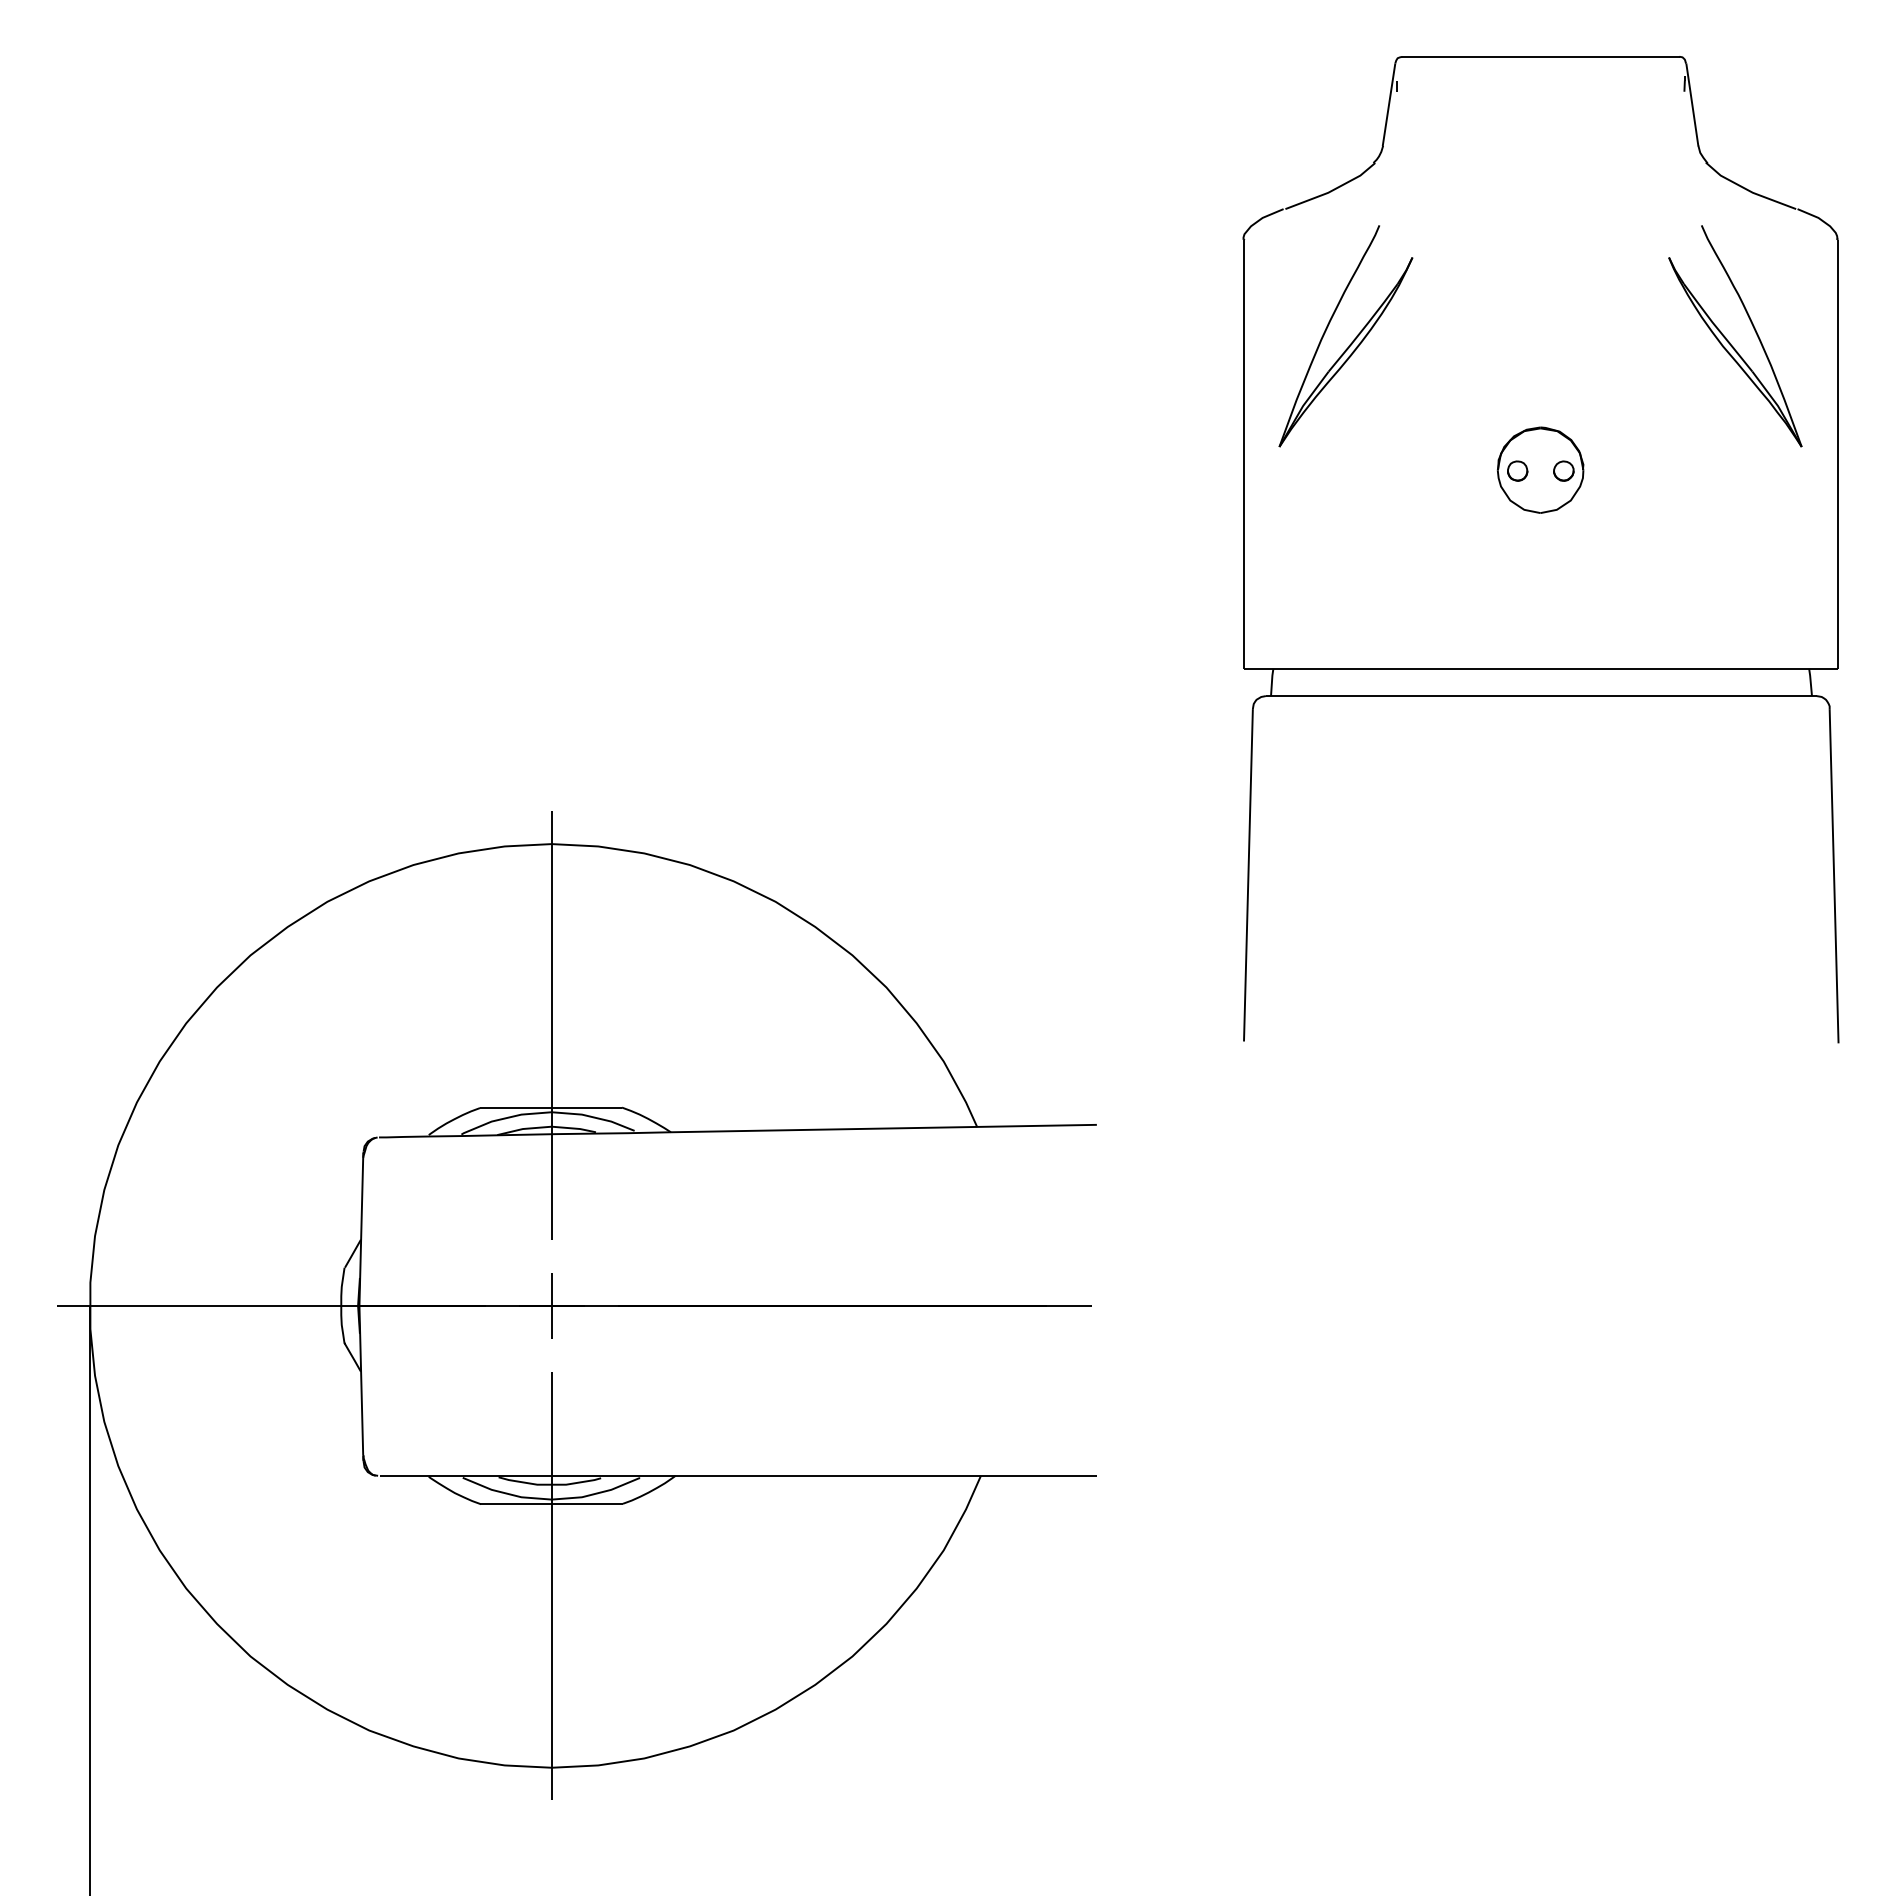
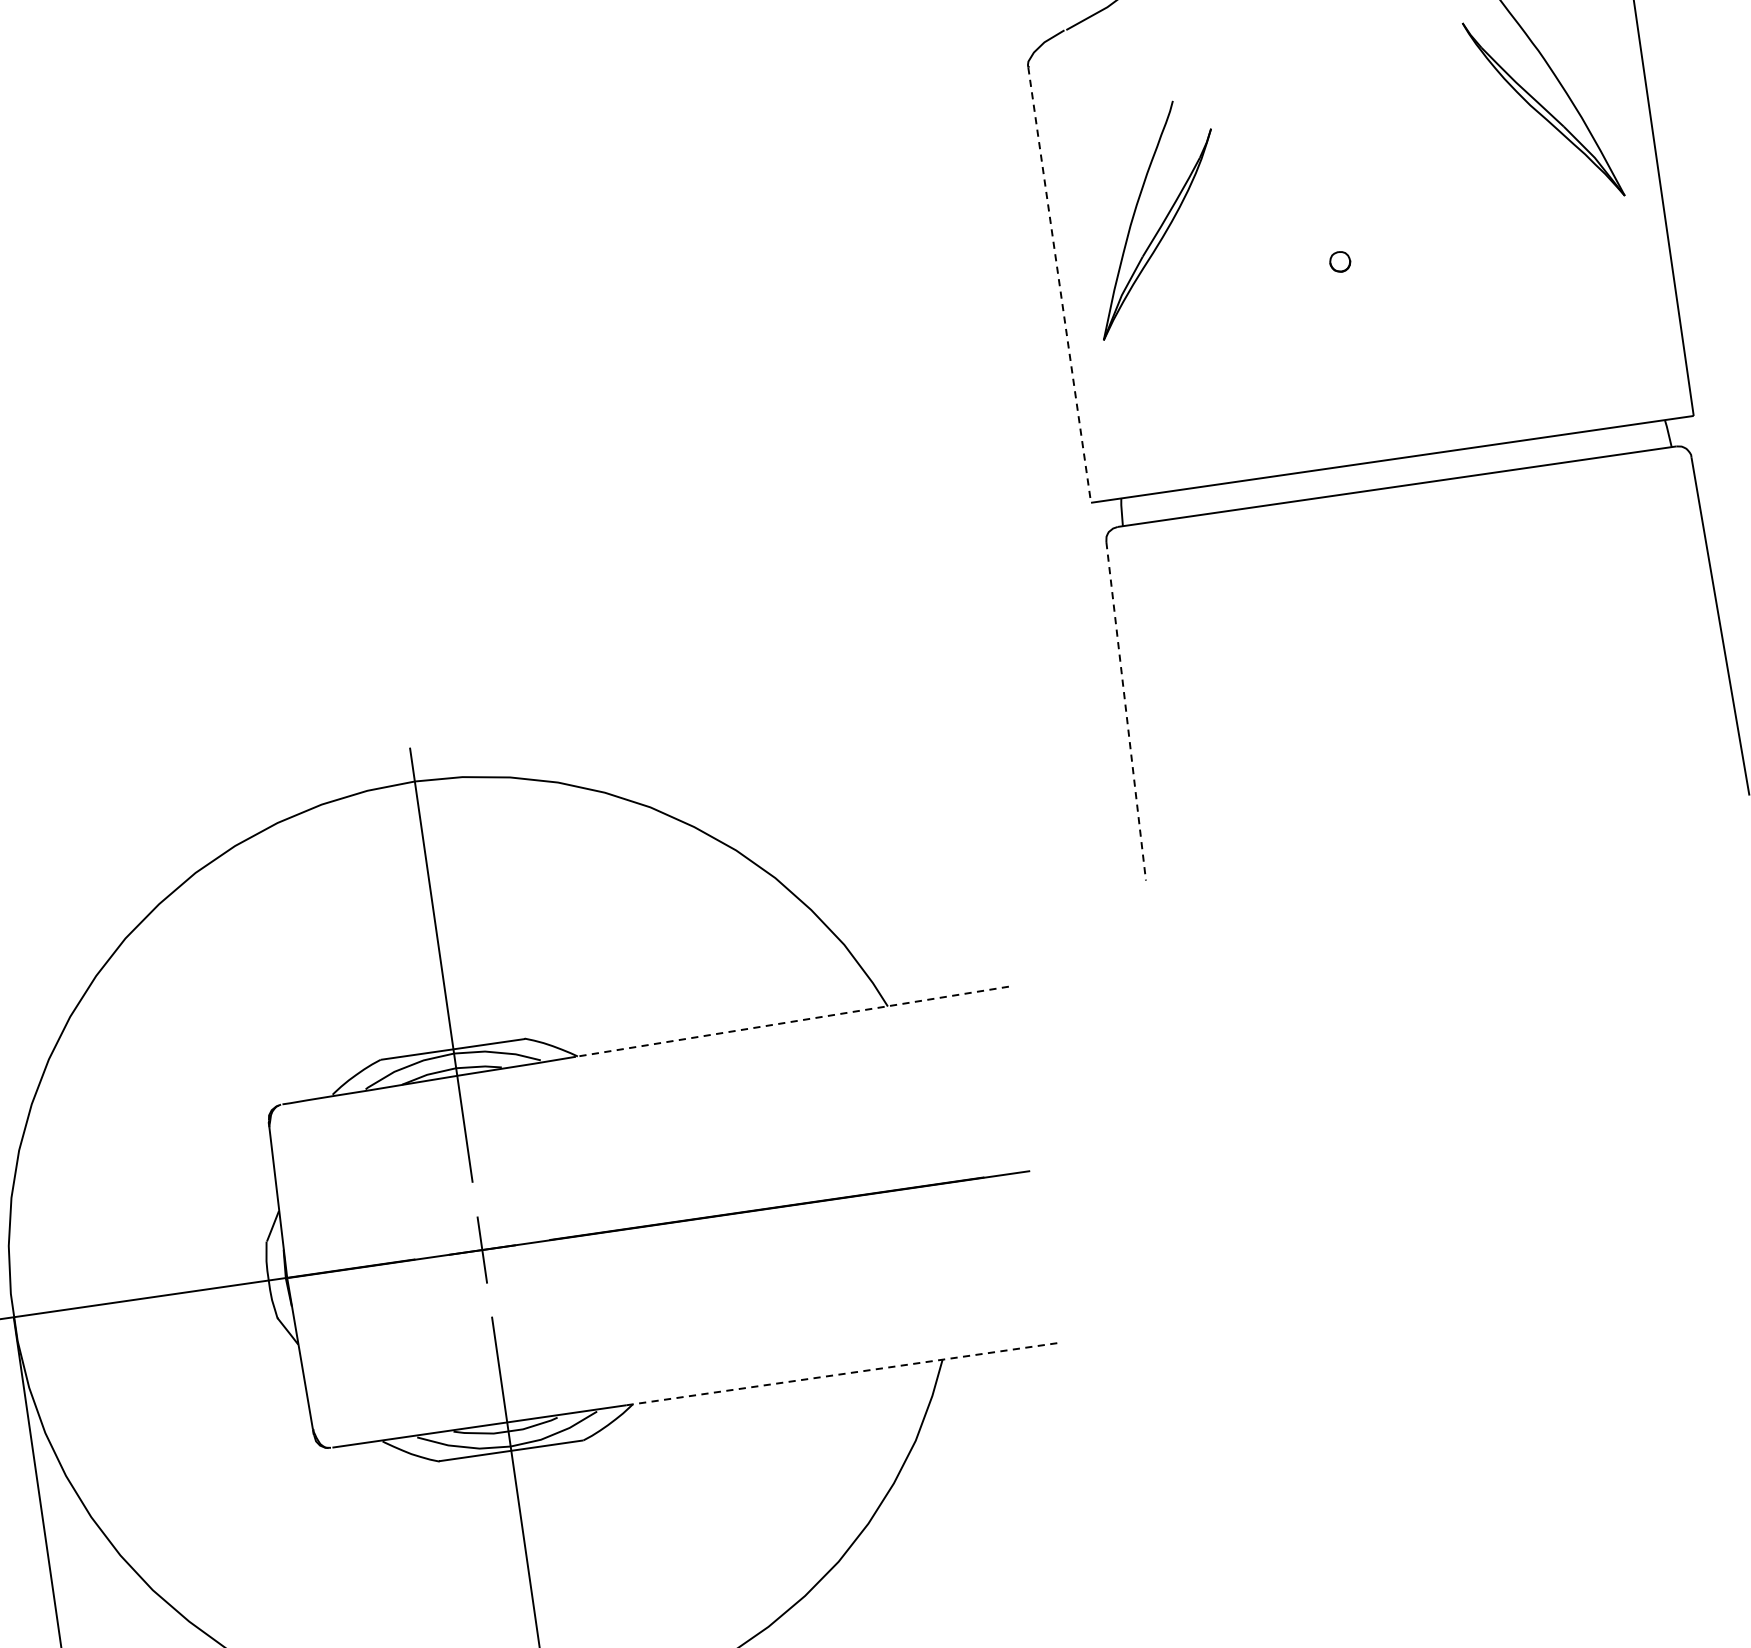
part: (1351, 342) -> (1161, 223), moved
line: (1243, 454) -> (1059, 285), solid -> dashed
part: (1540, 469) -> (1363, 256), removed
line: (1248, 875) -> (1126, 711), solid -> dashed
line: (882, 1128) -> (791, 1021), solid -> dashed
line: (883, 1475) -> (843, 1373), solid -> dashed

